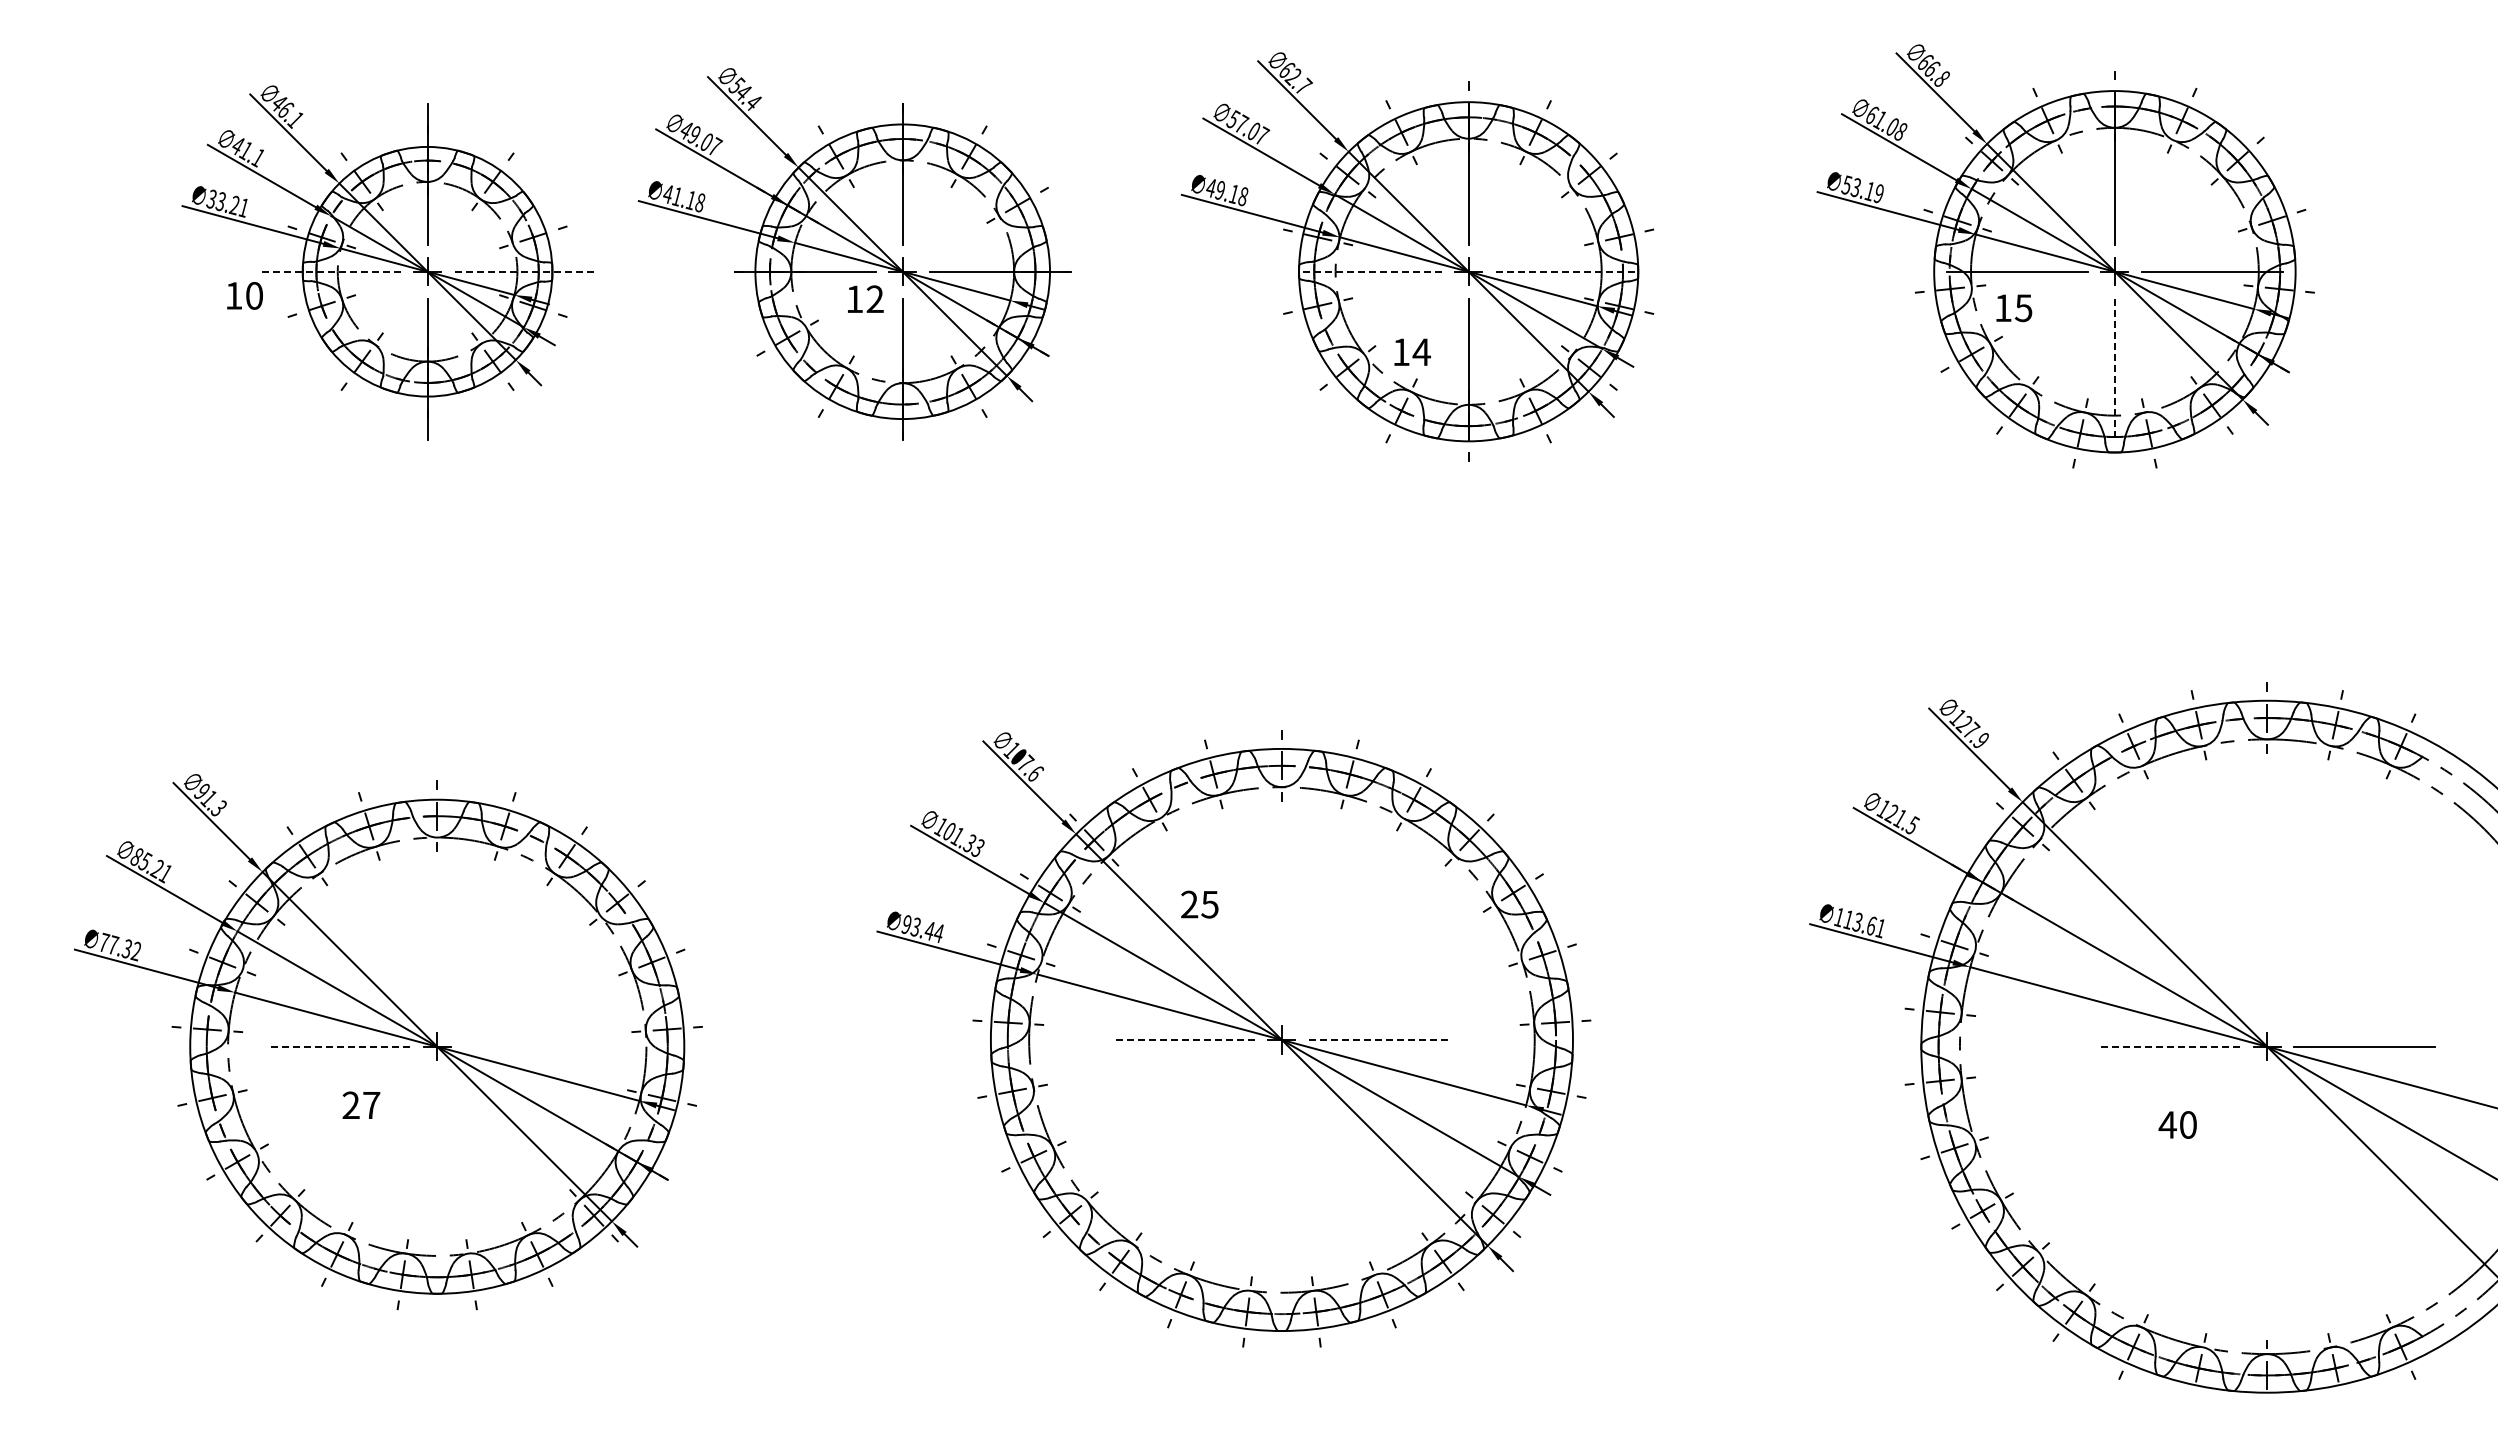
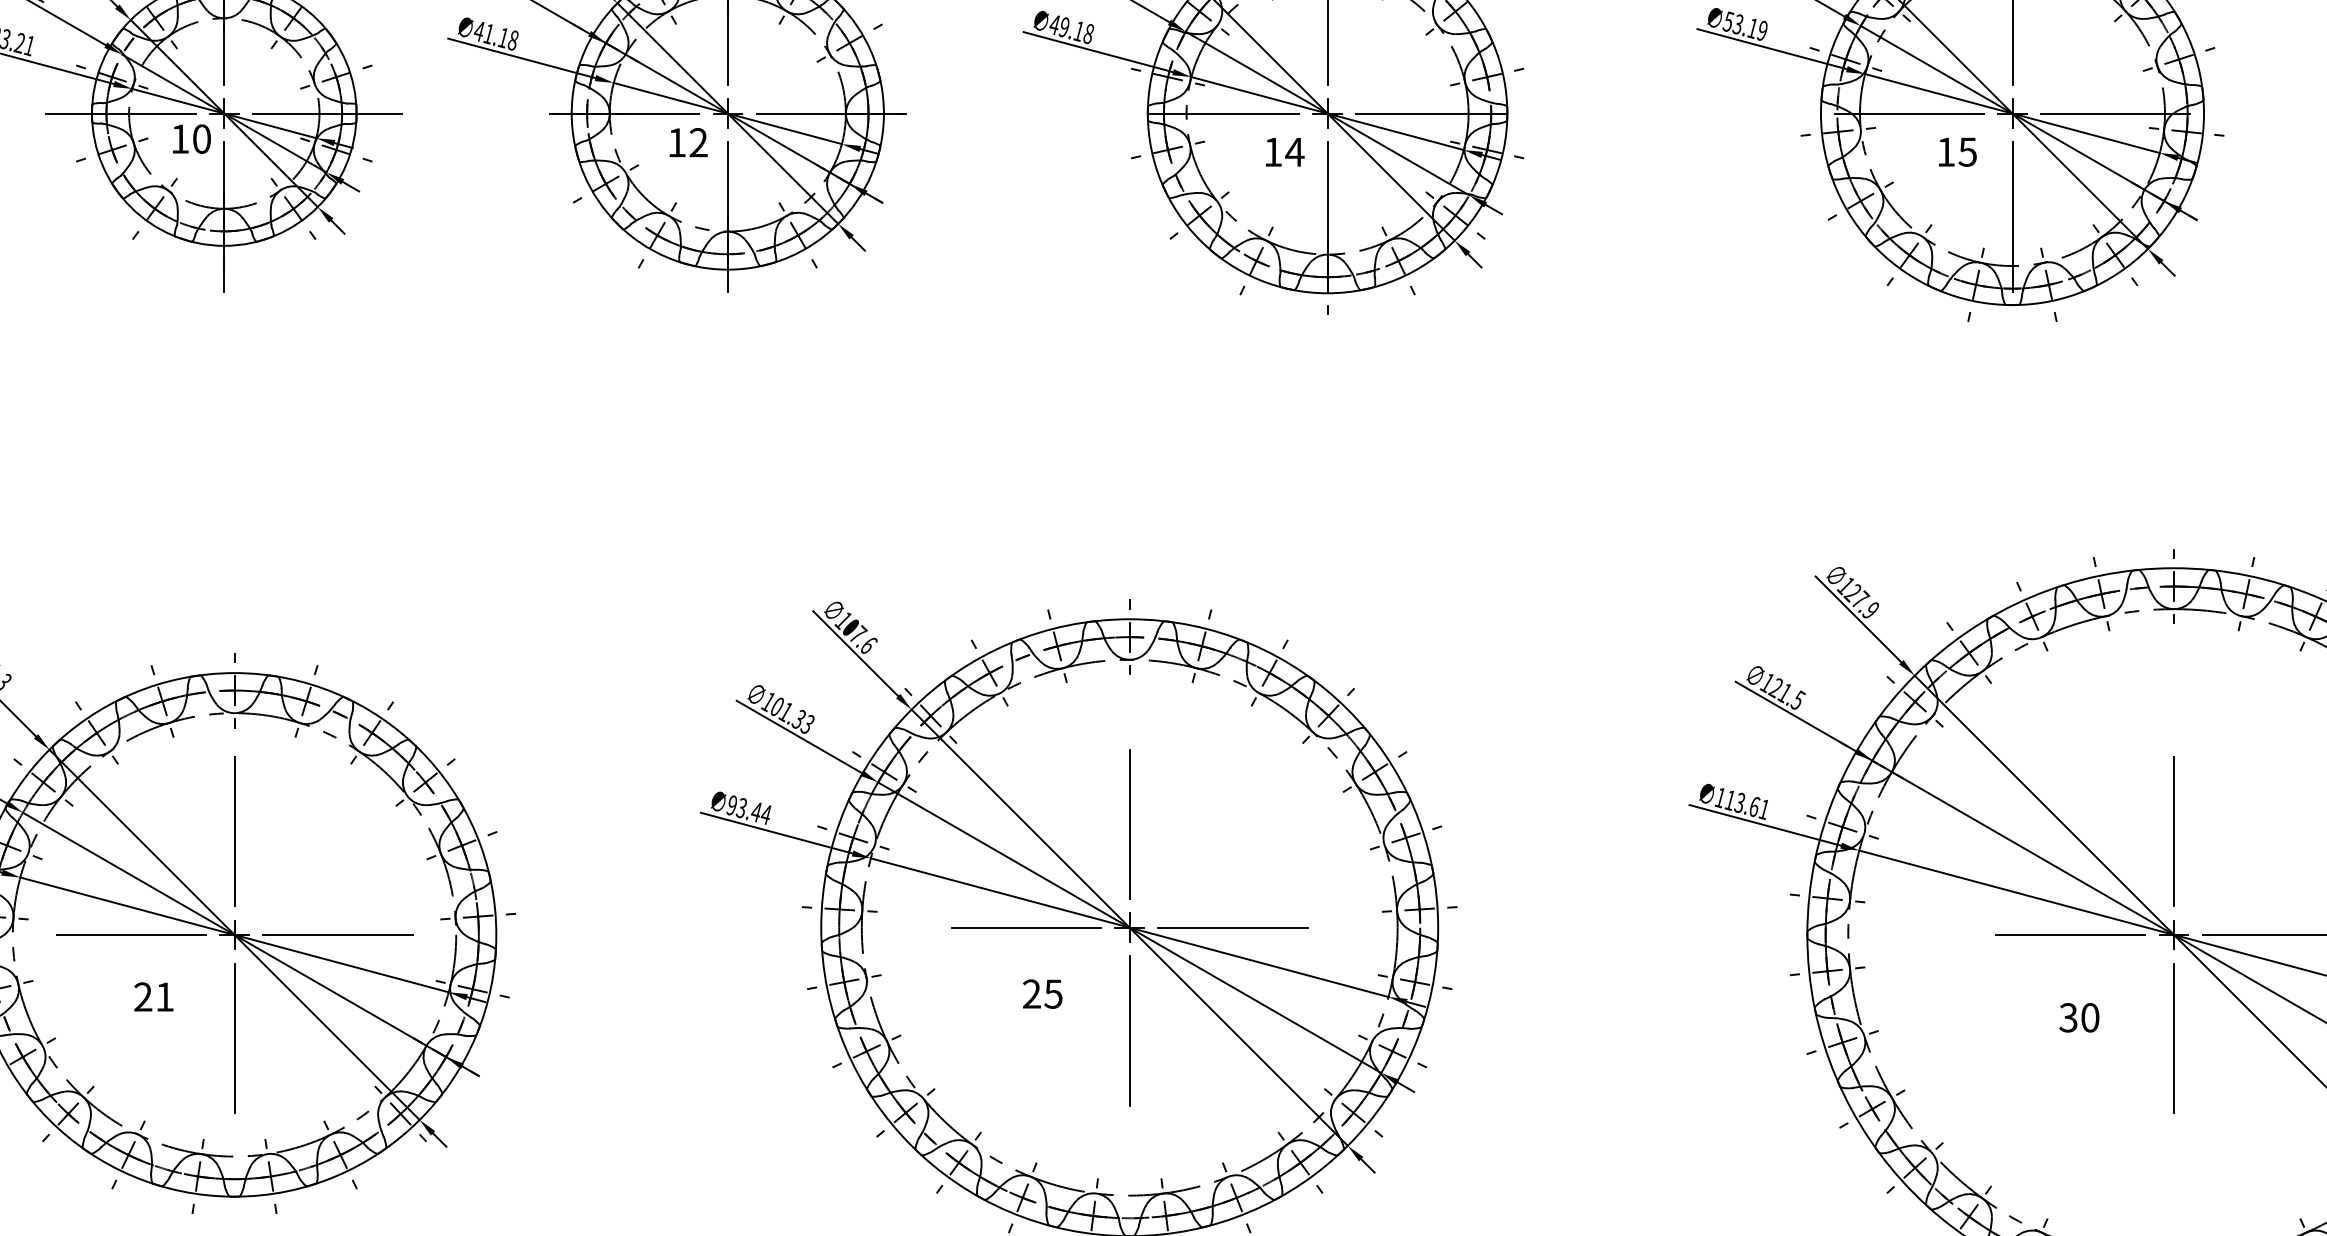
line: (329, 271) -> (120, 113), dashed -> solid
line: (525, 271) -> (328, 113), dashed -> solid
line: (1370, 271) -> (1223, 113), dashed -> solid
line: (1566, 271) -> (1431, 113), dashed -> solid
text: (244, 295) -> (191, 138), moved
text: (2014, 308) -> (1958, 152), moved
text: (1412, 351) -> (1285, 151), moved
line: (2114, 369) -> (2012, 217), dashed -> solid
text: (1199, 904) -> (1042, 993), moved
line: (1281, 942) -> (1129, 824), added
line: (437, 948) -> (234, 830), added
line: (2267, 948) -> (2174, 830), added
line: (1183, 1039) -> (1025, 927), dashed -> solid
line: (1379, 1039) -> (1233, 927), dashed -> solid
line: (339, 1046) -> (130, 934), dashed -> solid
line: (534, 1046) -> (337, 934), added
line: (2169, 1046) -> (2070, 934), dashed -> solid
text: (371, 1105) -> (164, 997), 27 -> 21
text: (2167, 1124) -> (2068, 1017), 40 -> 30
line: (1281, 1137) -> (1129, 1031), added
line: (437, 1143) -> (234, 1037), added
line: (2267, 1143) -> (2174, 1037), added

